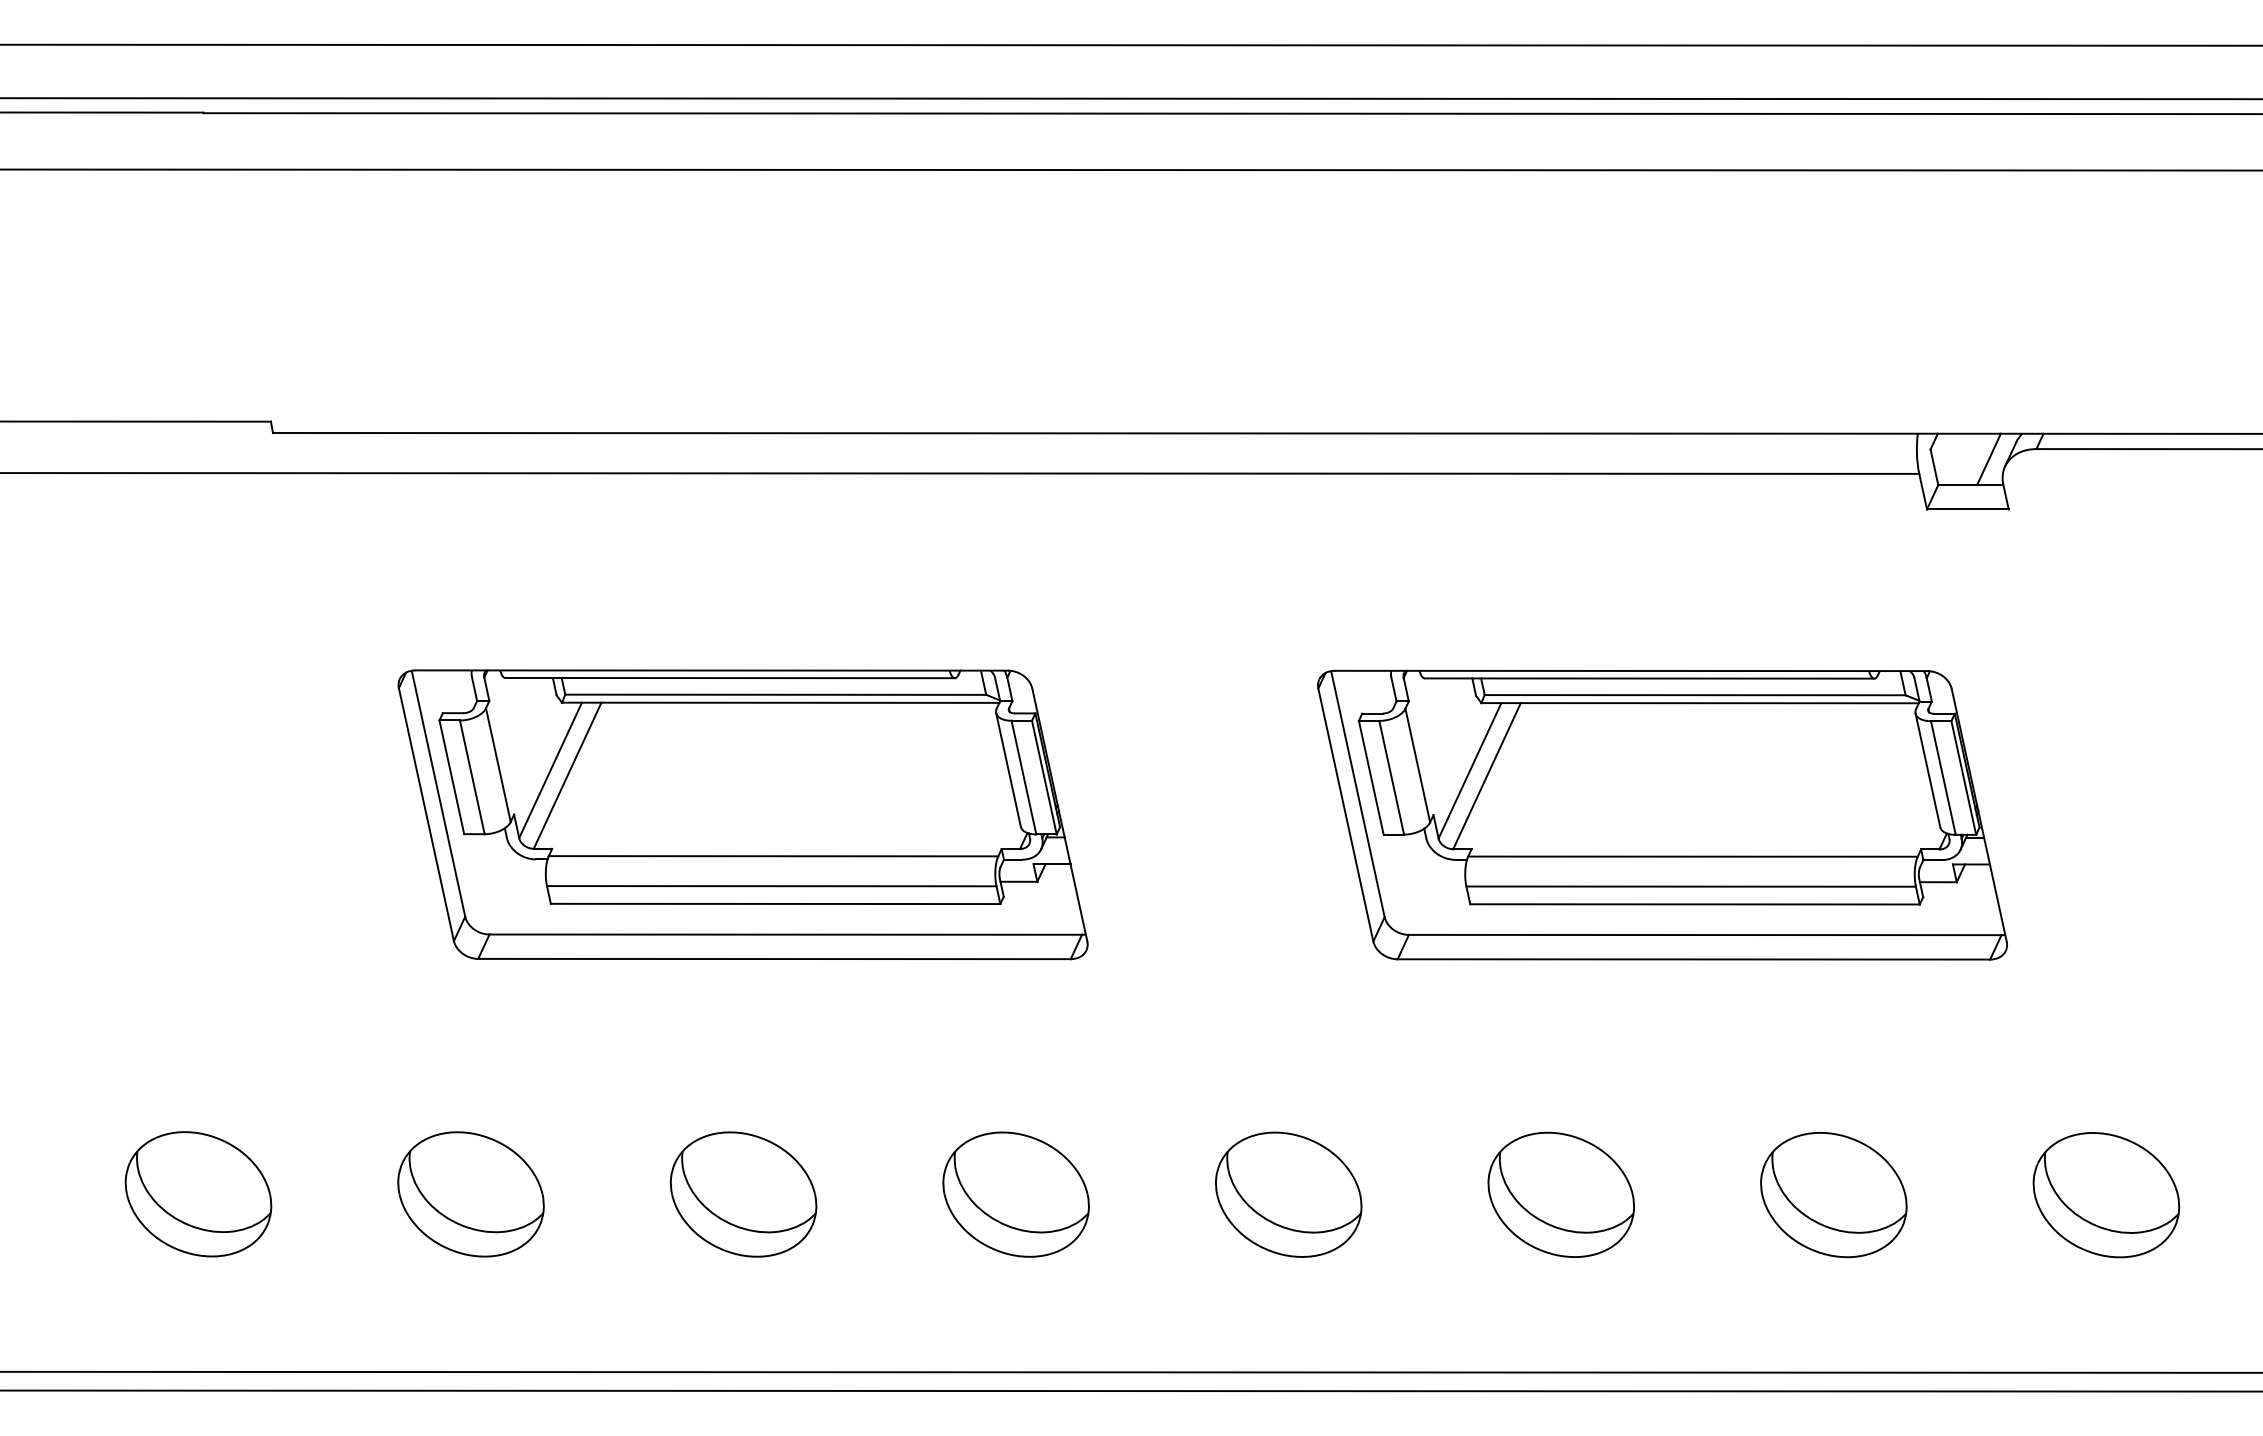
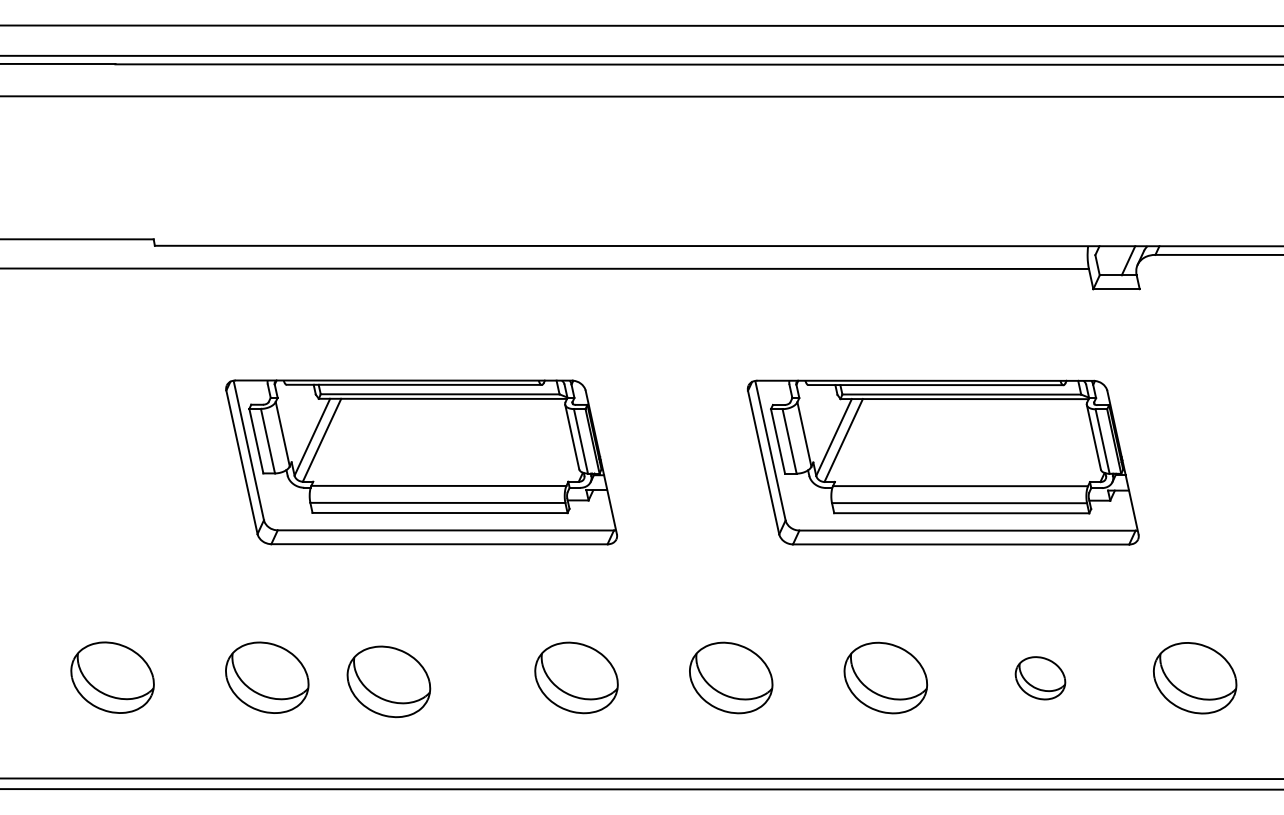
part: (742, 1193) -> (388, 681), moved
part: (1833, 1195) -> (1040, 678), size x0.6

